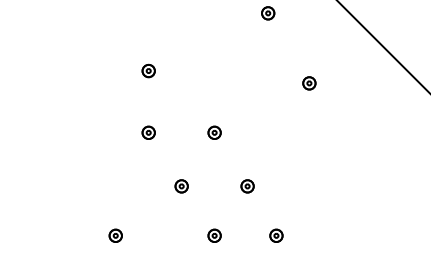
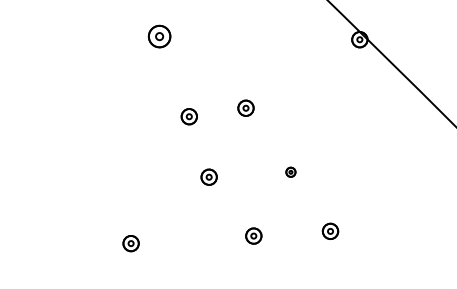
part: (148, 70) -> (159, 35), size x1.4
part: (148, 132) -> (189, 116), moved
part: (247, 186) -> (290, 172), size x0.6

